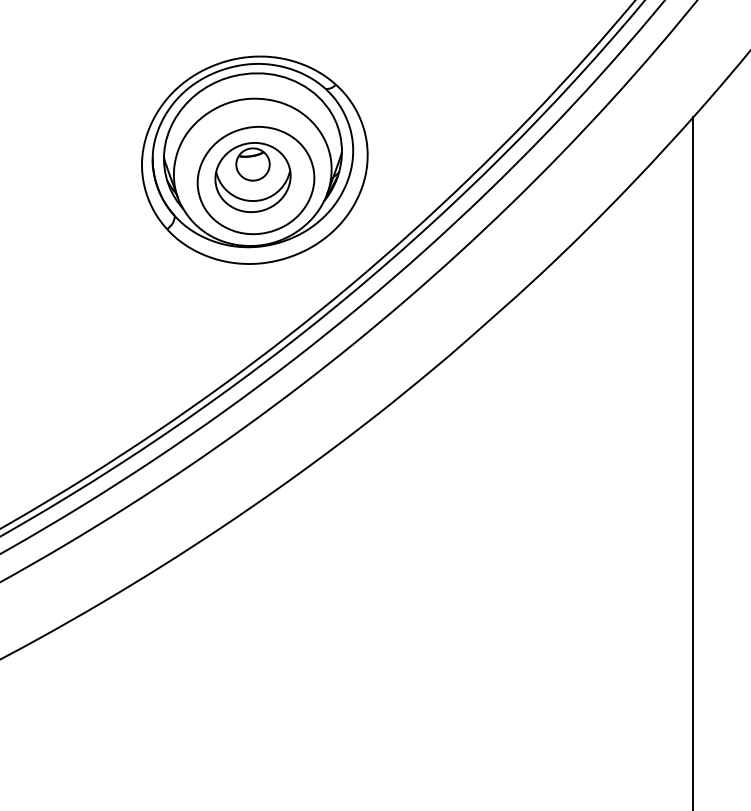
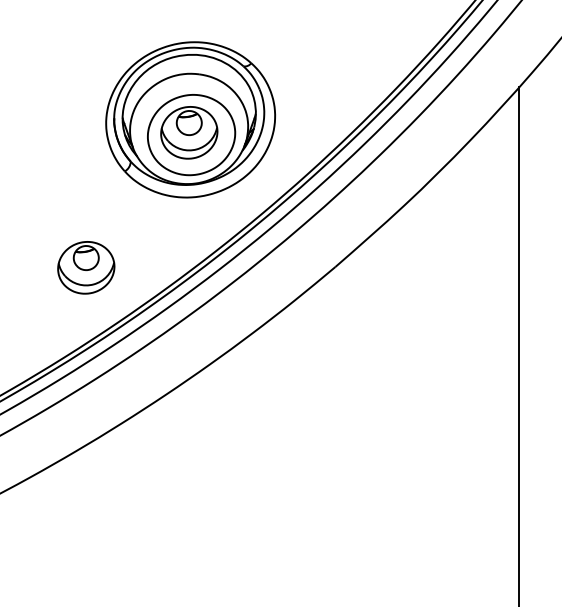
part: (115, 357) -> (86, 267), added

